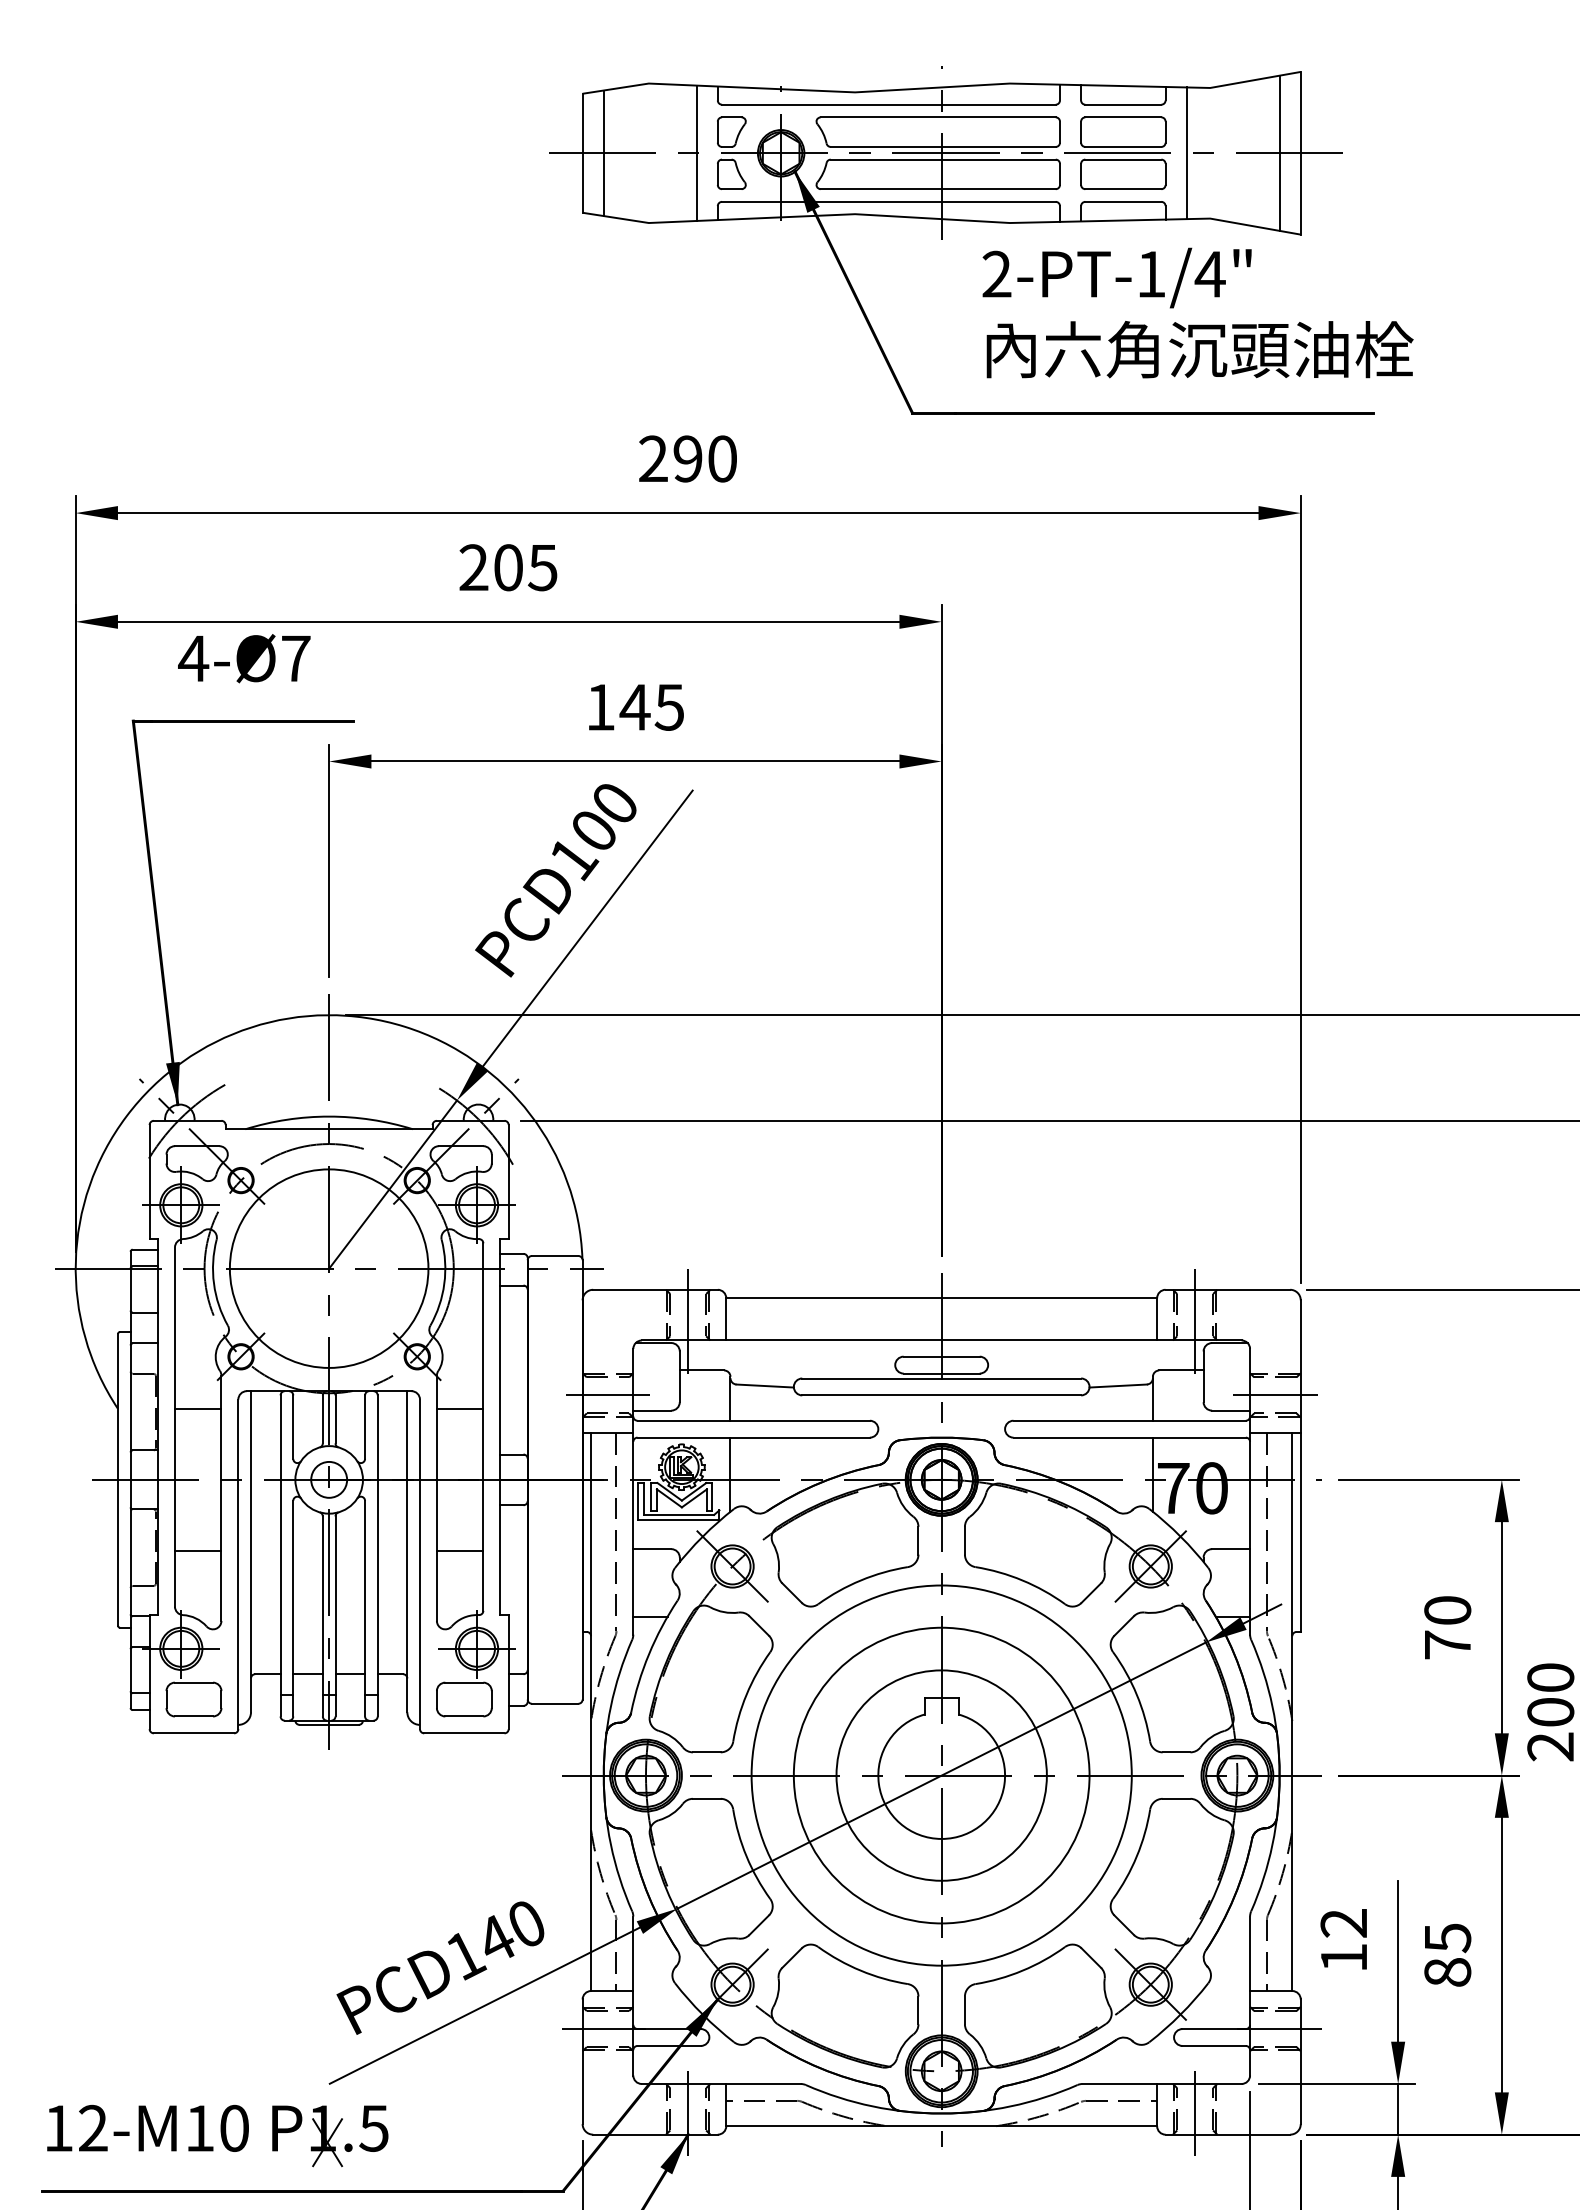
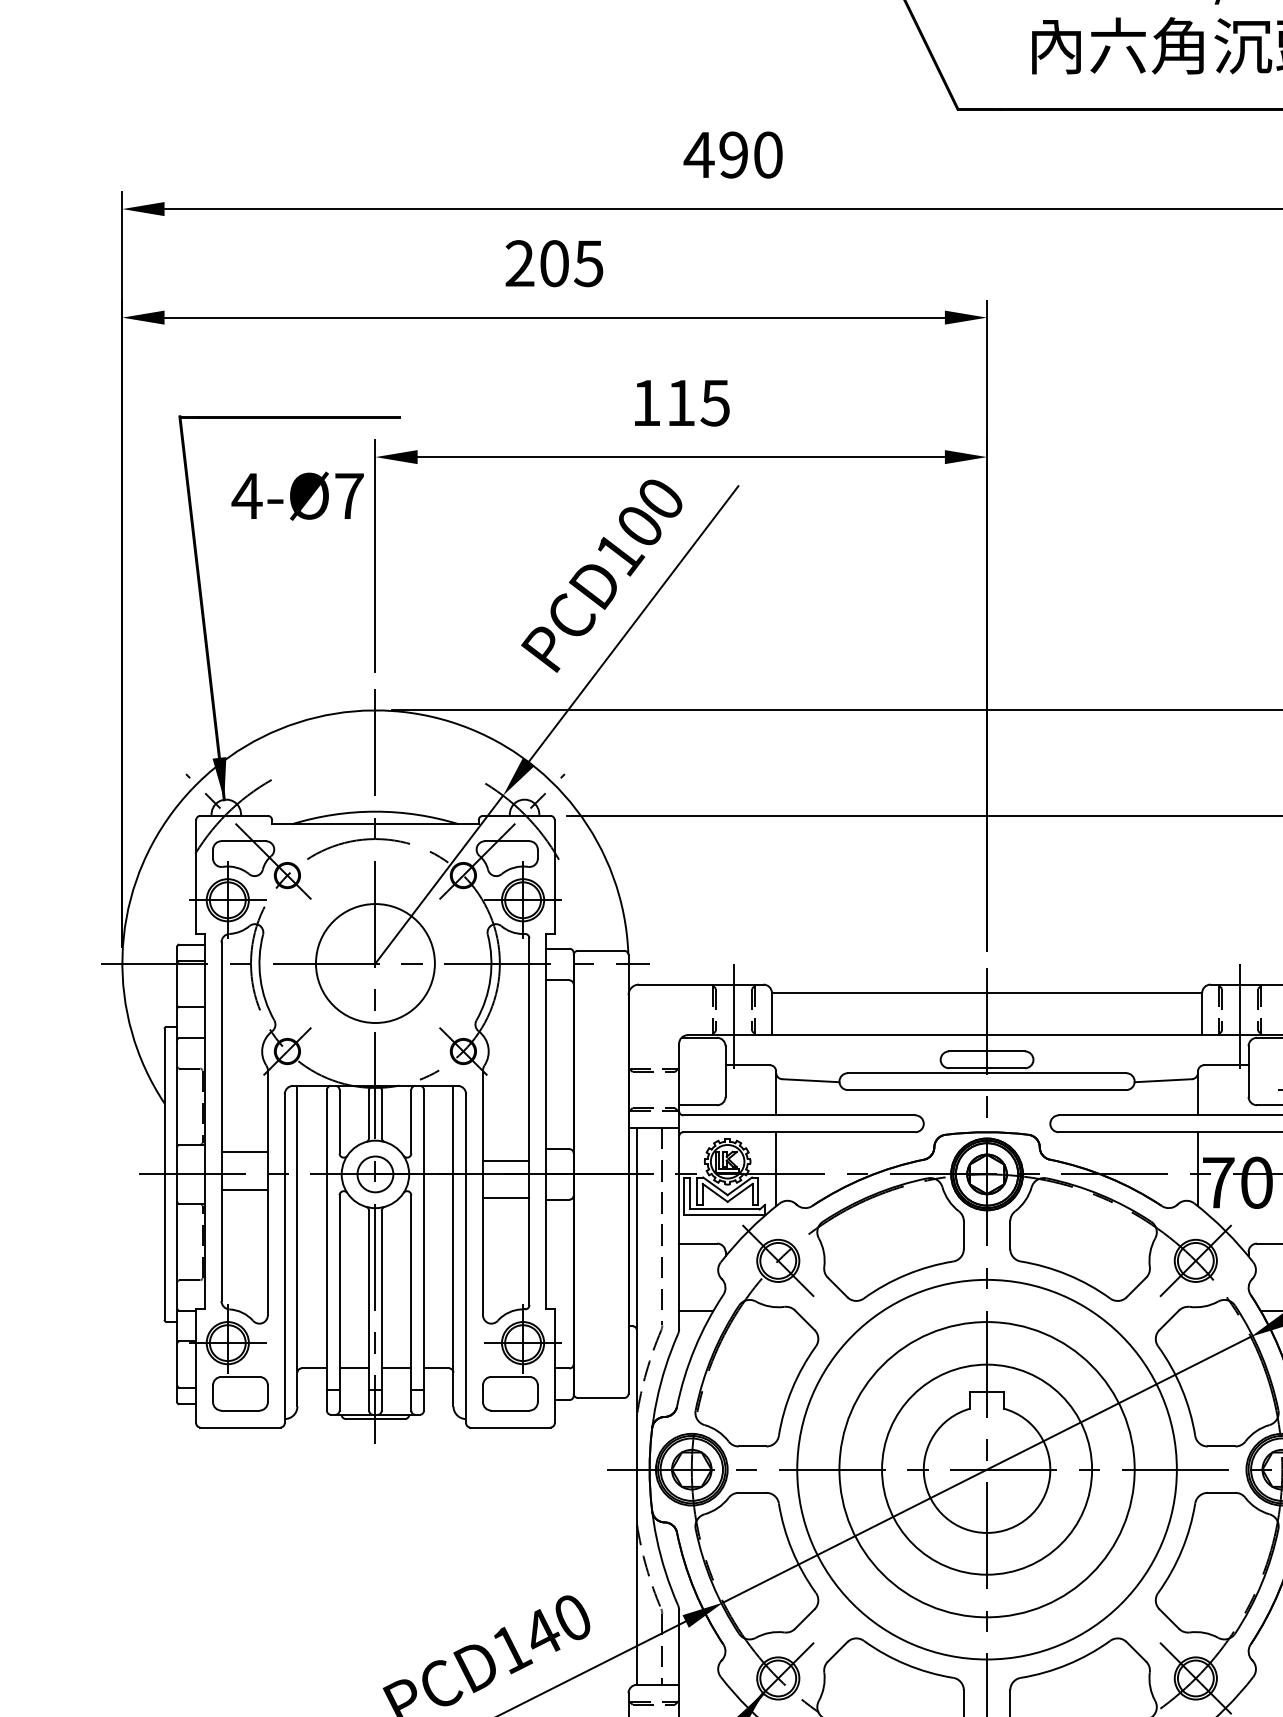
text: (652, 458) -> (698, 154), 290 -> 490
text: (244, 658) -> (297, 496), moved
text: (634, 707) -> (680, 403), 145 -> 115
circle: (328, 1268) -> (374, 963), size x0.6
line: (607, 1395) -> (653, 1090), removed
line: (197, 1408) -> (243, 1152), moved
line: (459, 1408) -> (505, 1161), moved
line: (197, 1551) -> (243, 1190), moved
line: (459, 1551) -> (505, 1197), moved

